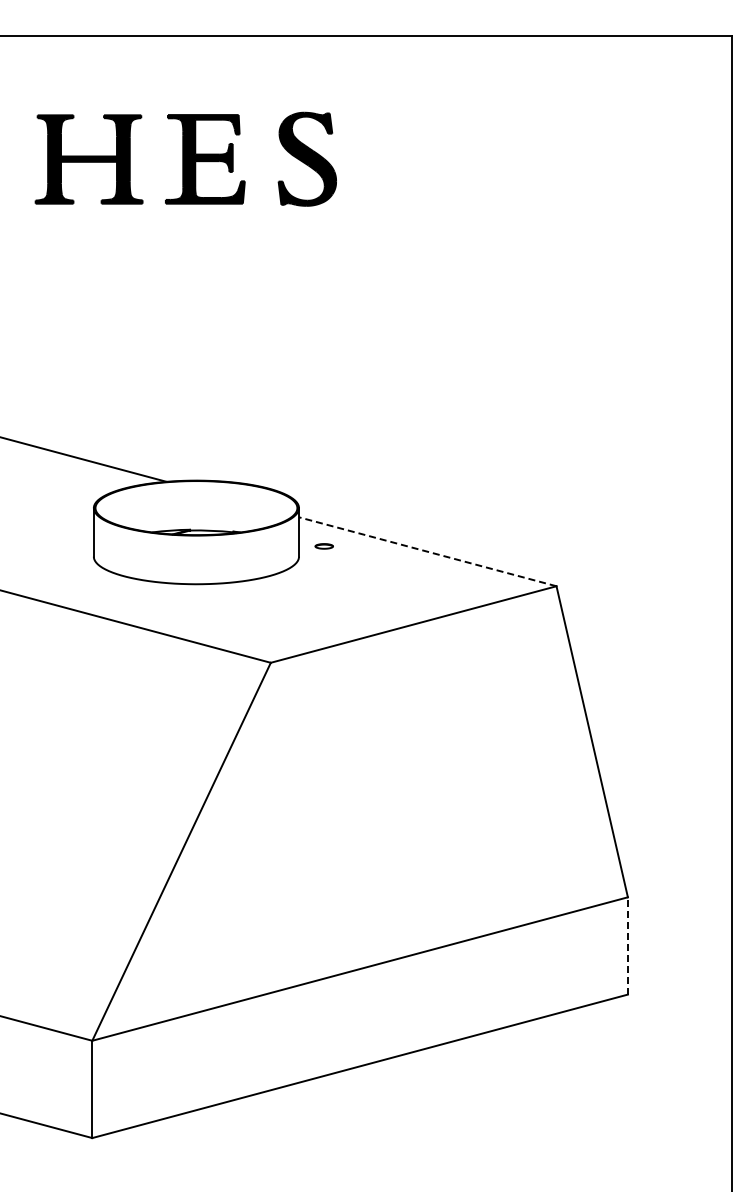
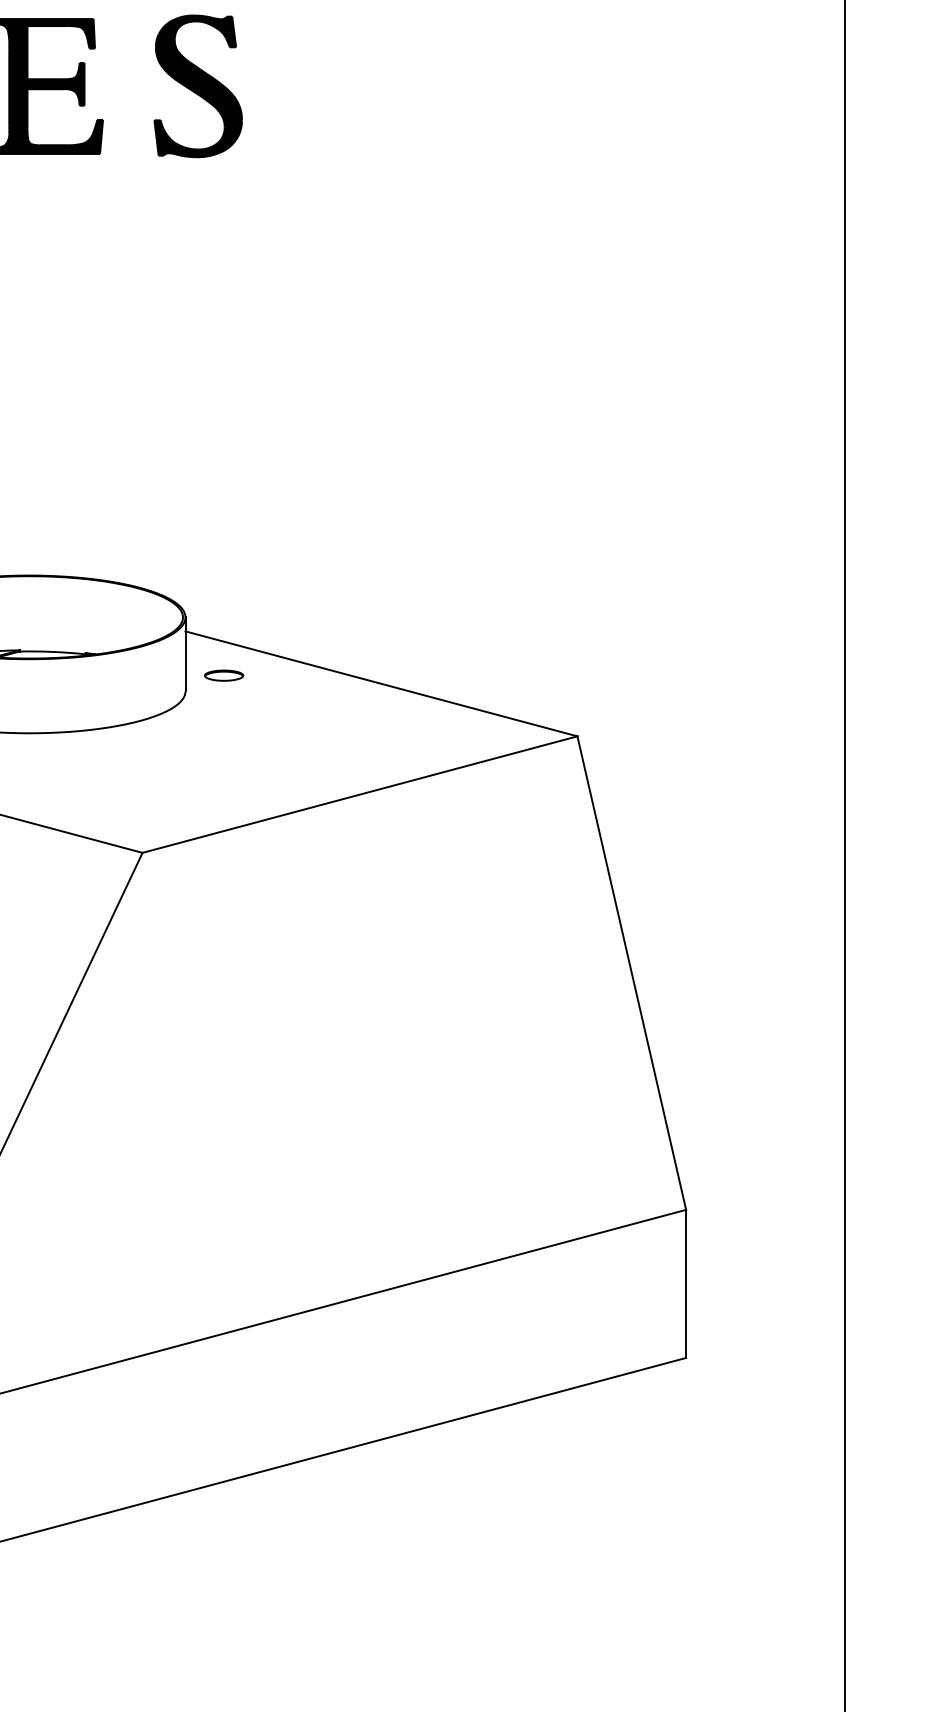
part: (323, 546) -> (222, 675), size x1.43
line: (427, 551) -> (381, 683), dashed -> solid
line: (627, 945) -> (685, 1283), dashed -> solid

